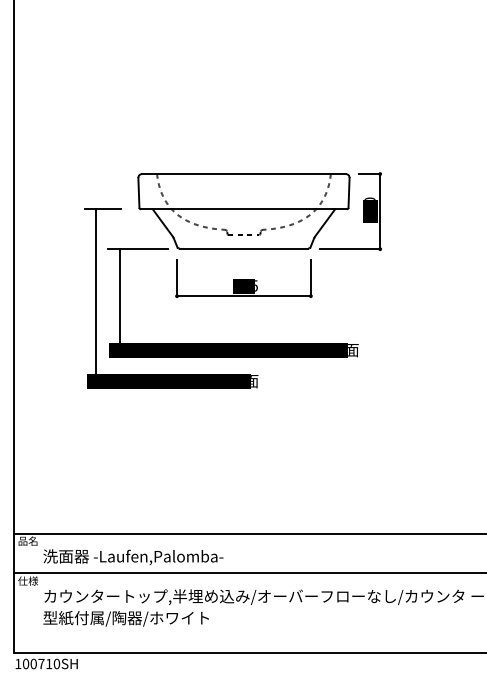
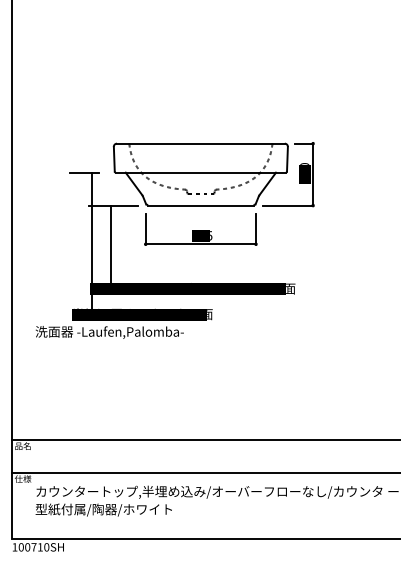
line: (96, 291) -> (91, 240), moved
line: (119, 296) -> (110, 244), moved
text: (133, 556) -> (109, 331), moved

